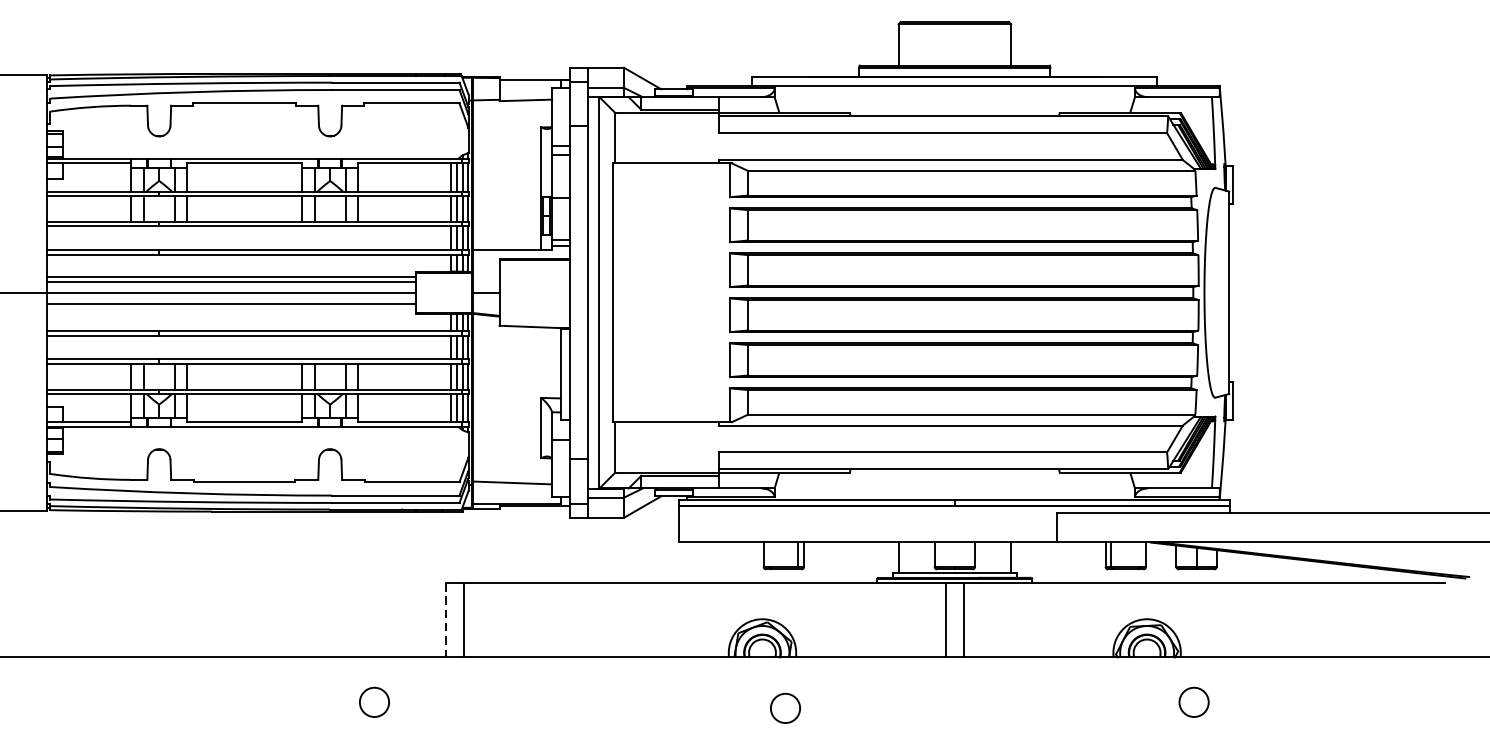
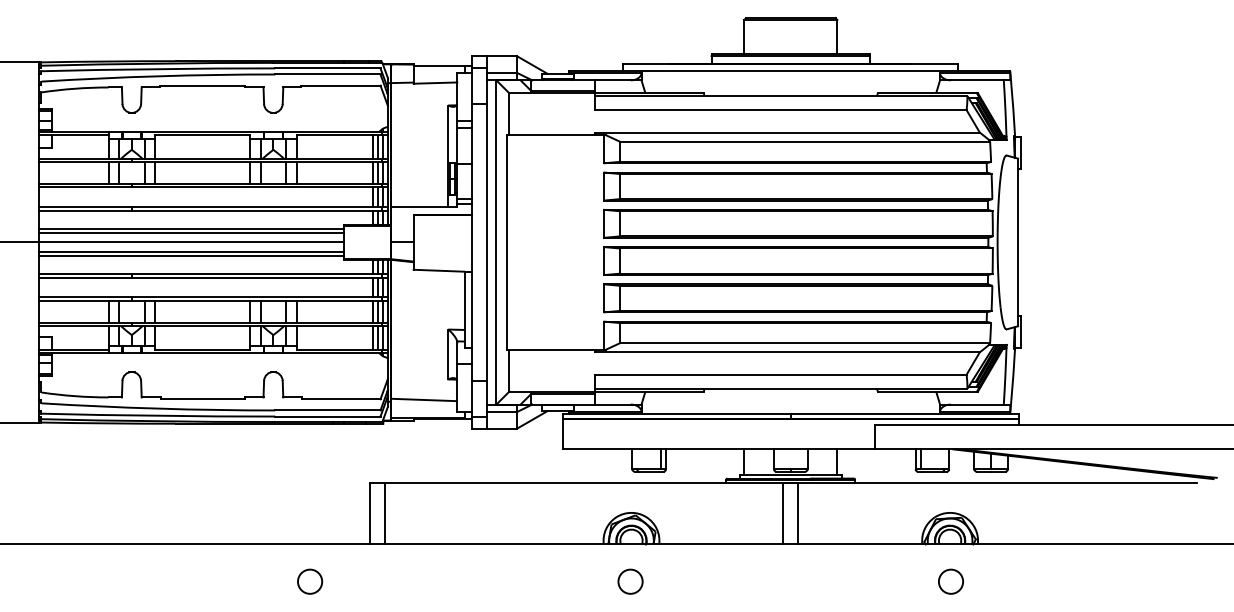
line: (231, 308) -> (191, 255), added
line: (446, 619) -> (369, 513), dashed -> solid
circle: (1193, 702) -> (950, 581), moved
circle: (785, 708) -> (630, 581), moved

